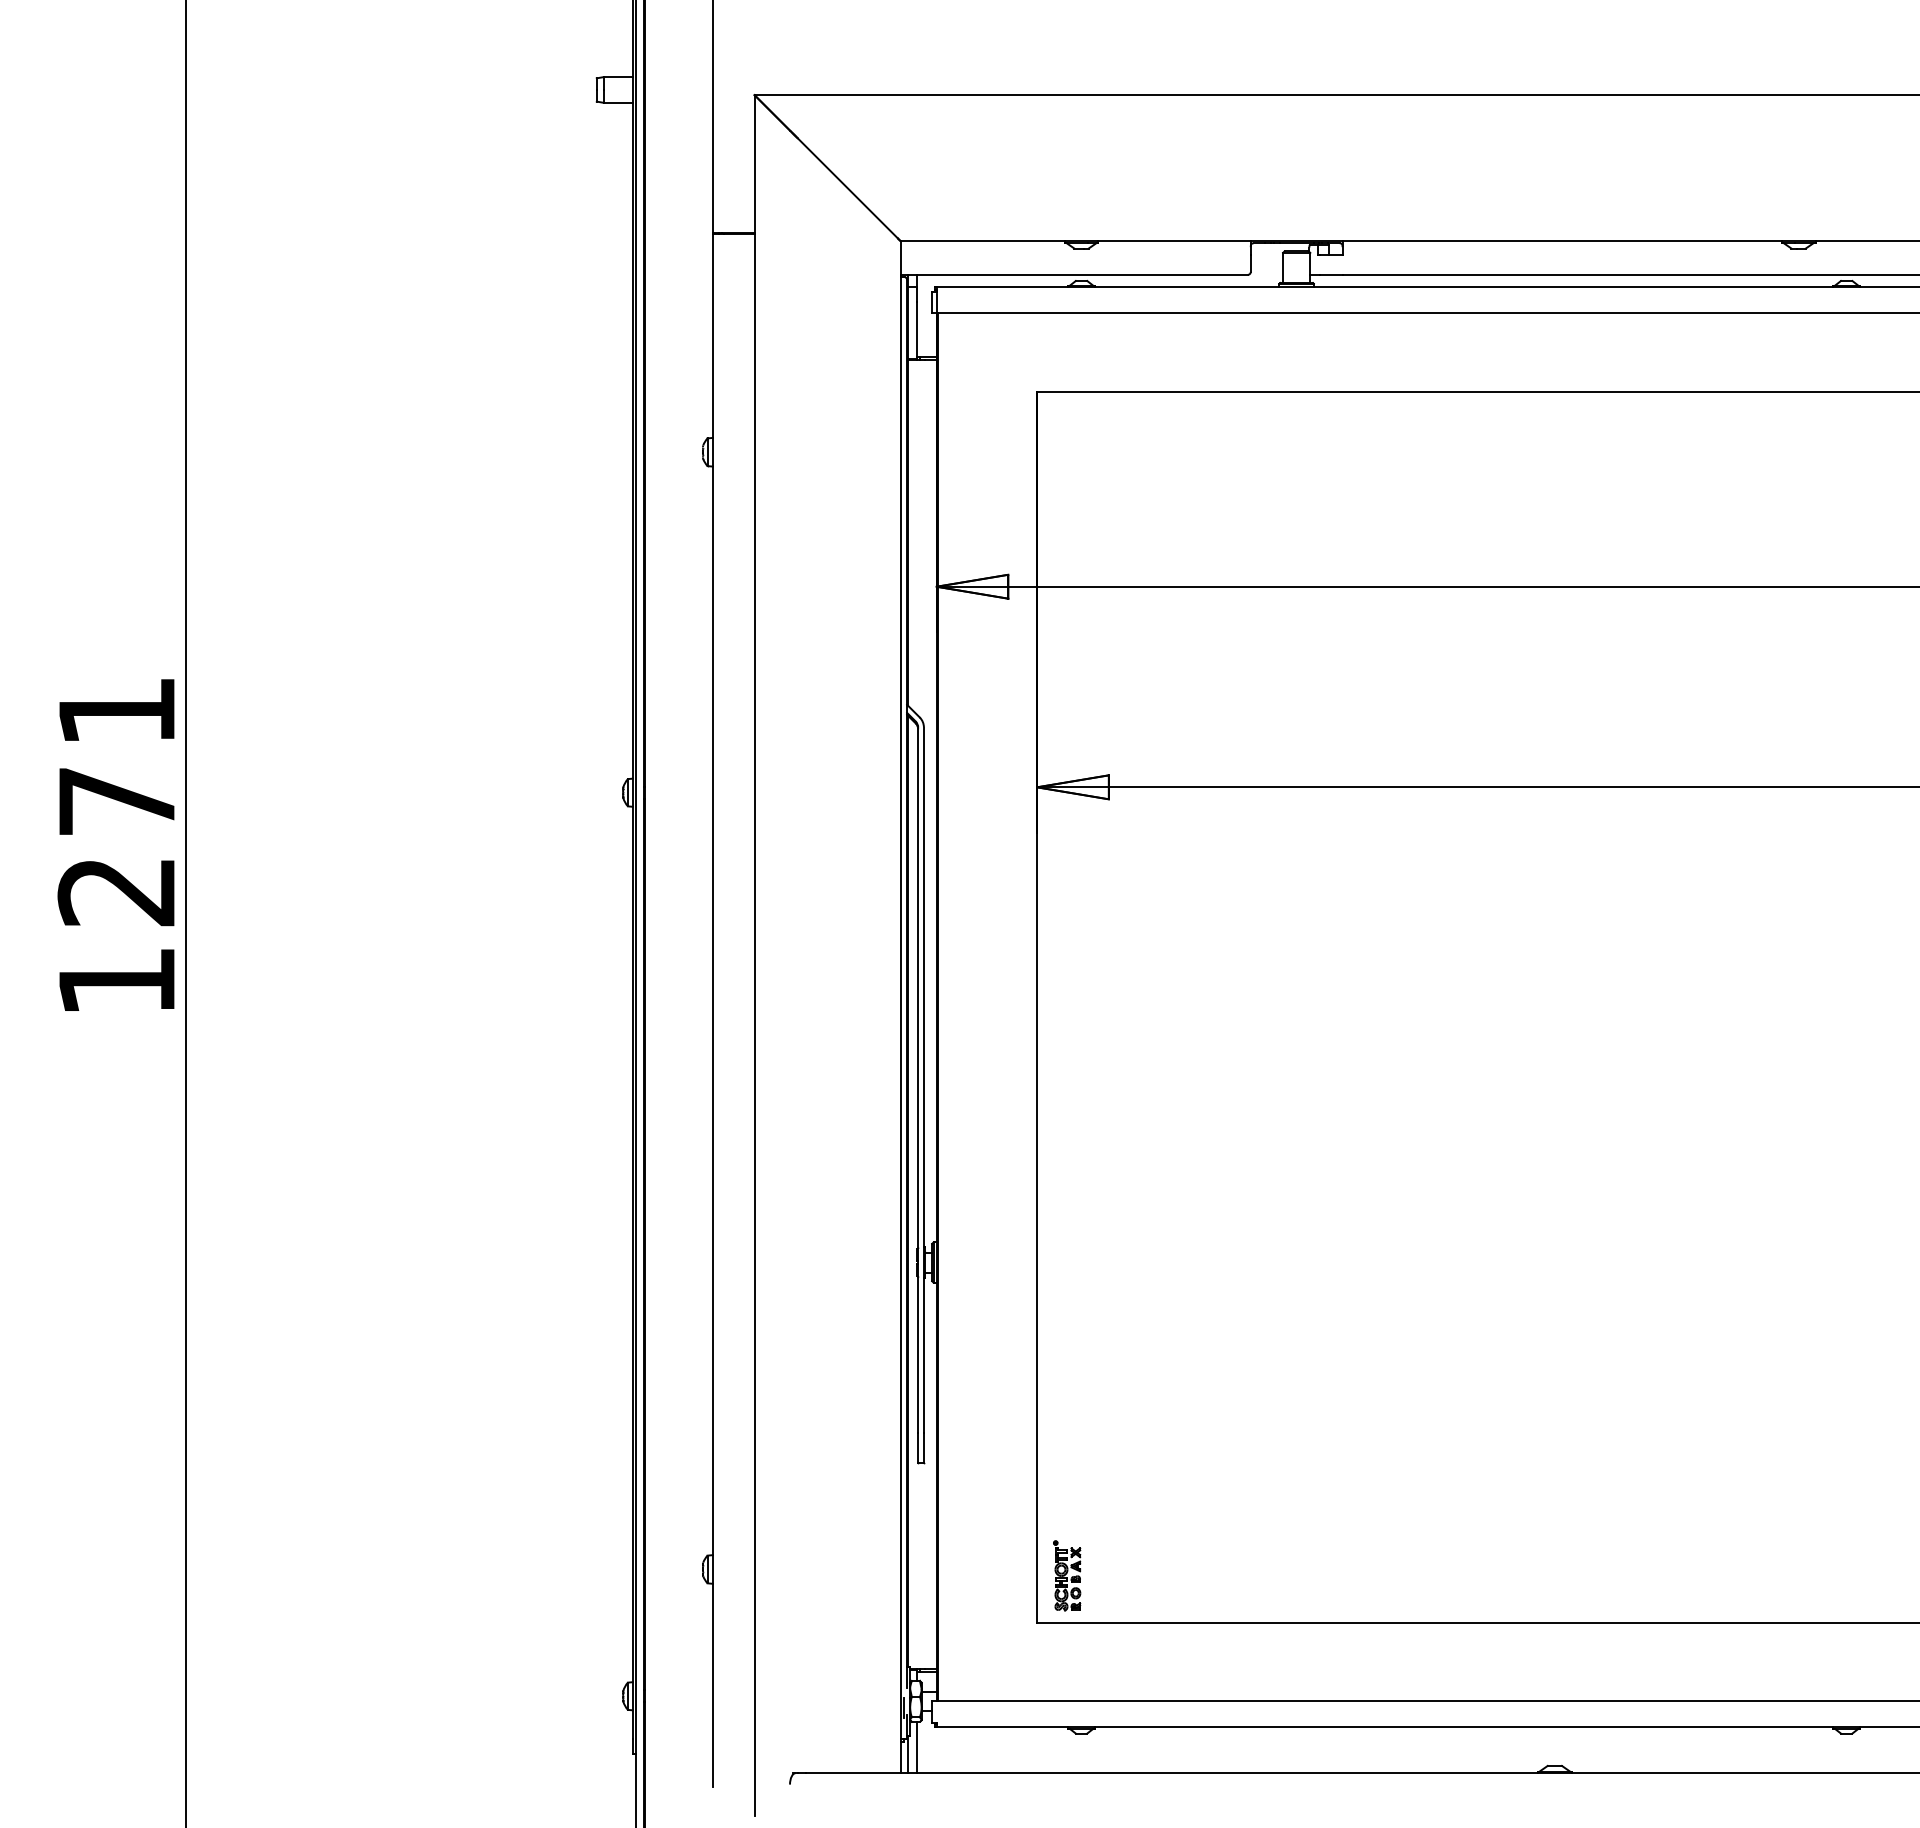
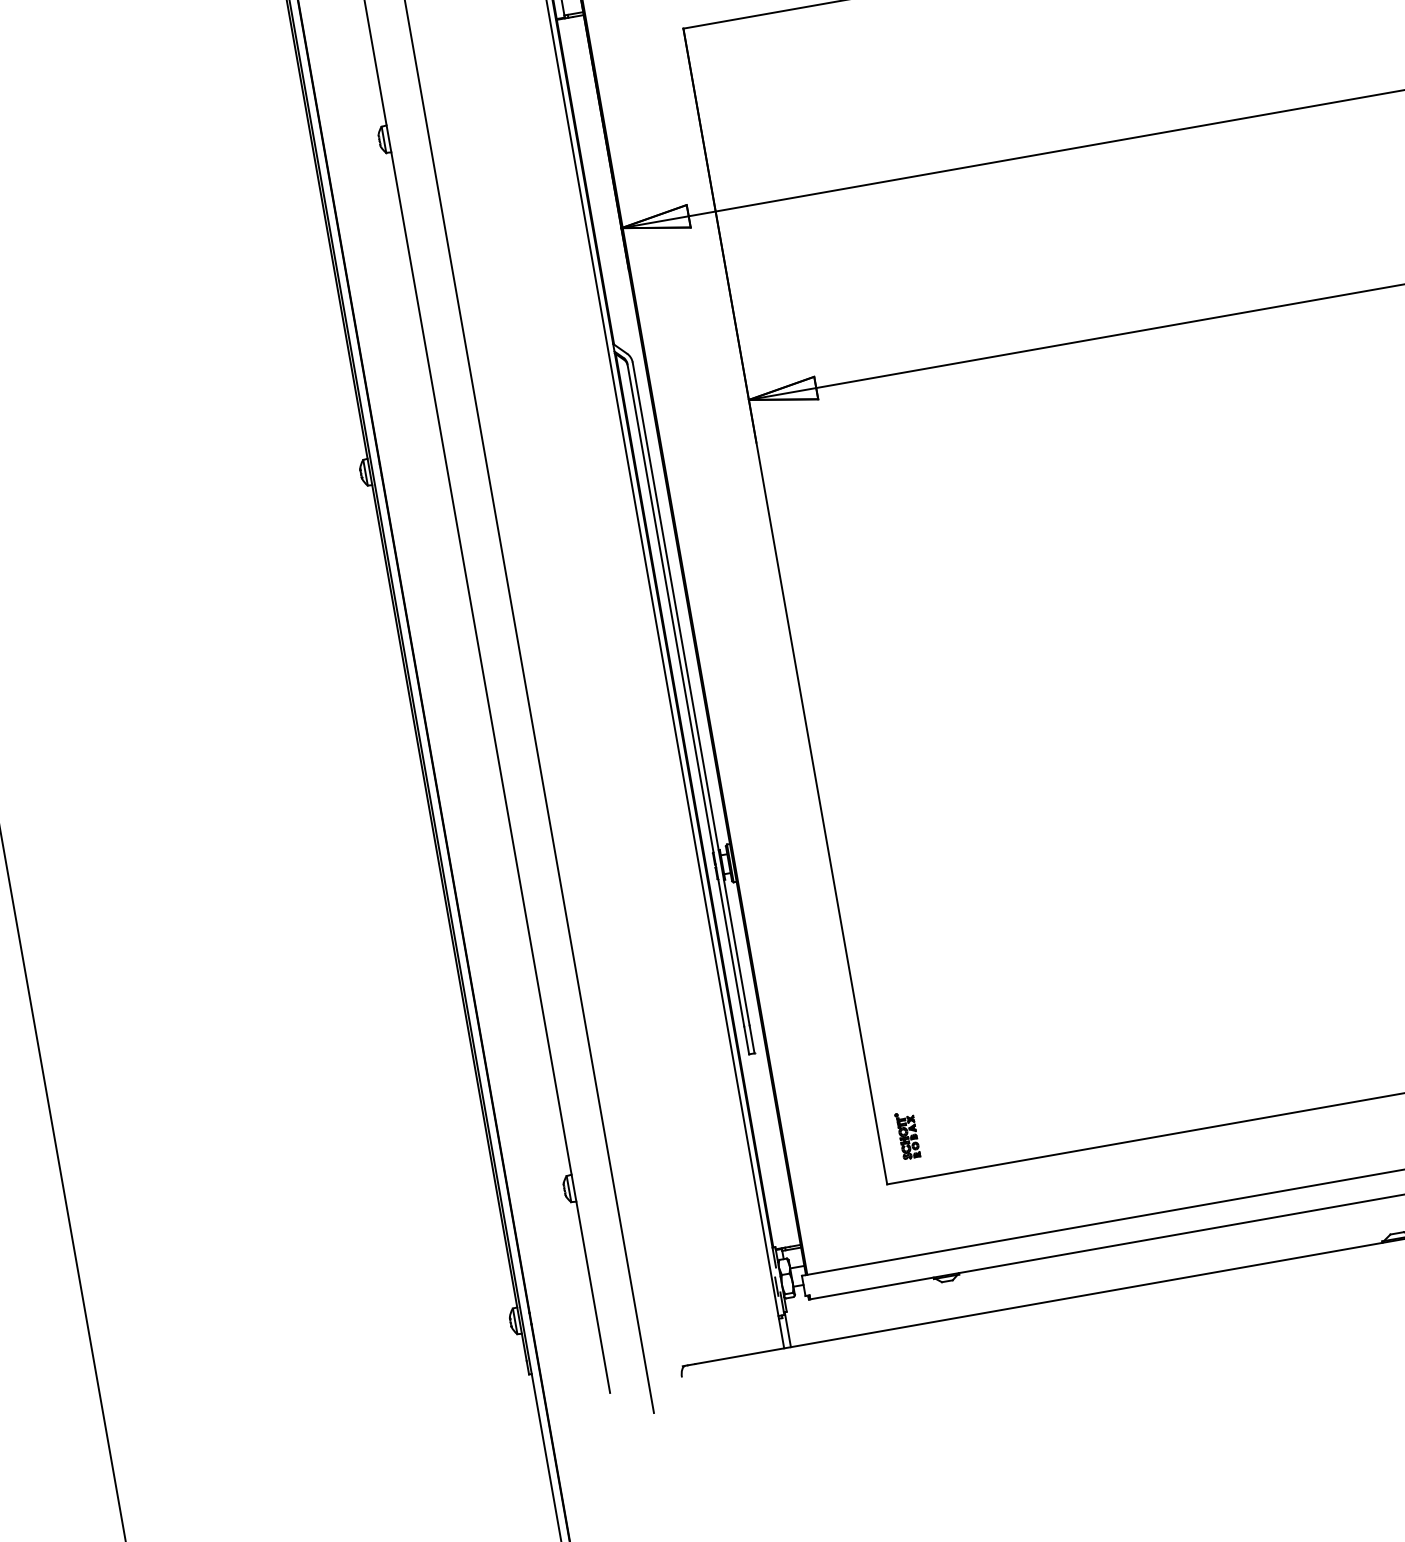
part: (1067, 1575) -> (907, 1135), size x0.7
line: (916, 1747) -> (794, 1321), removed

